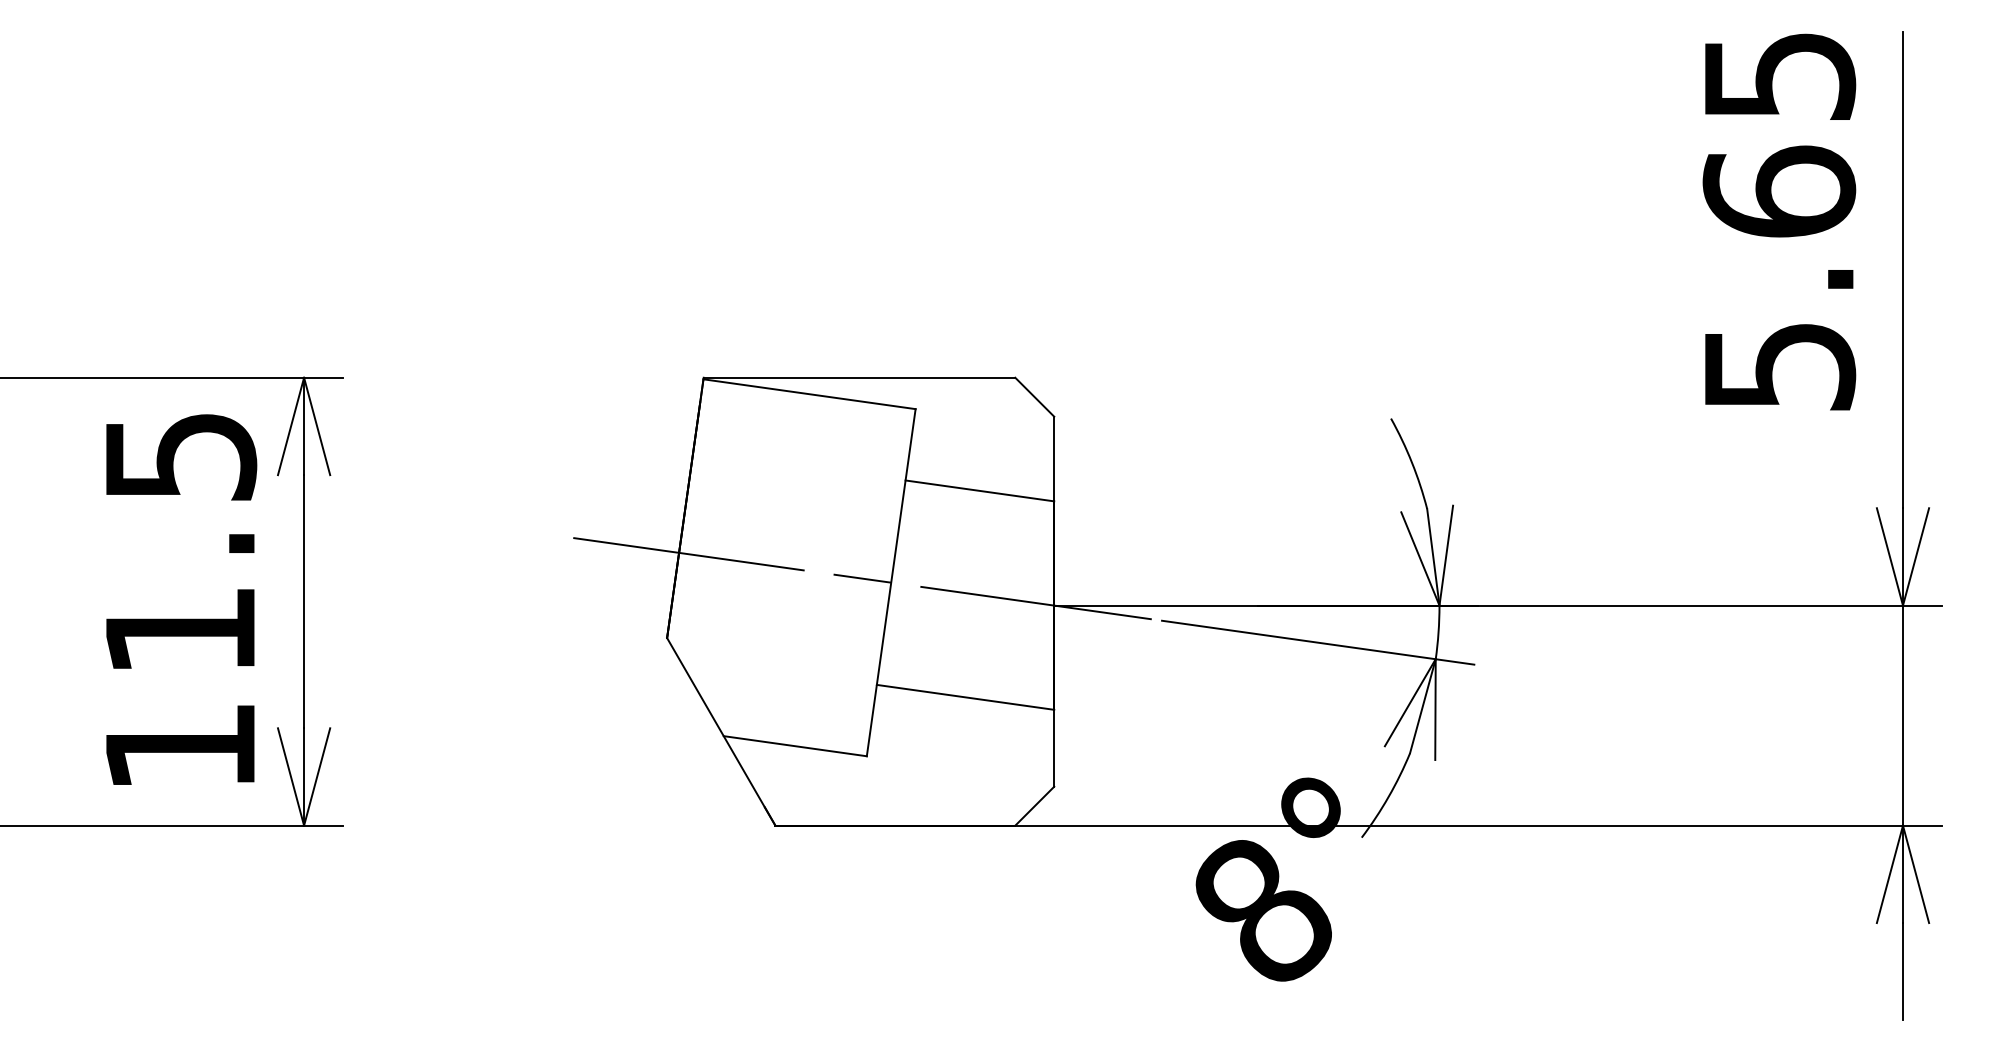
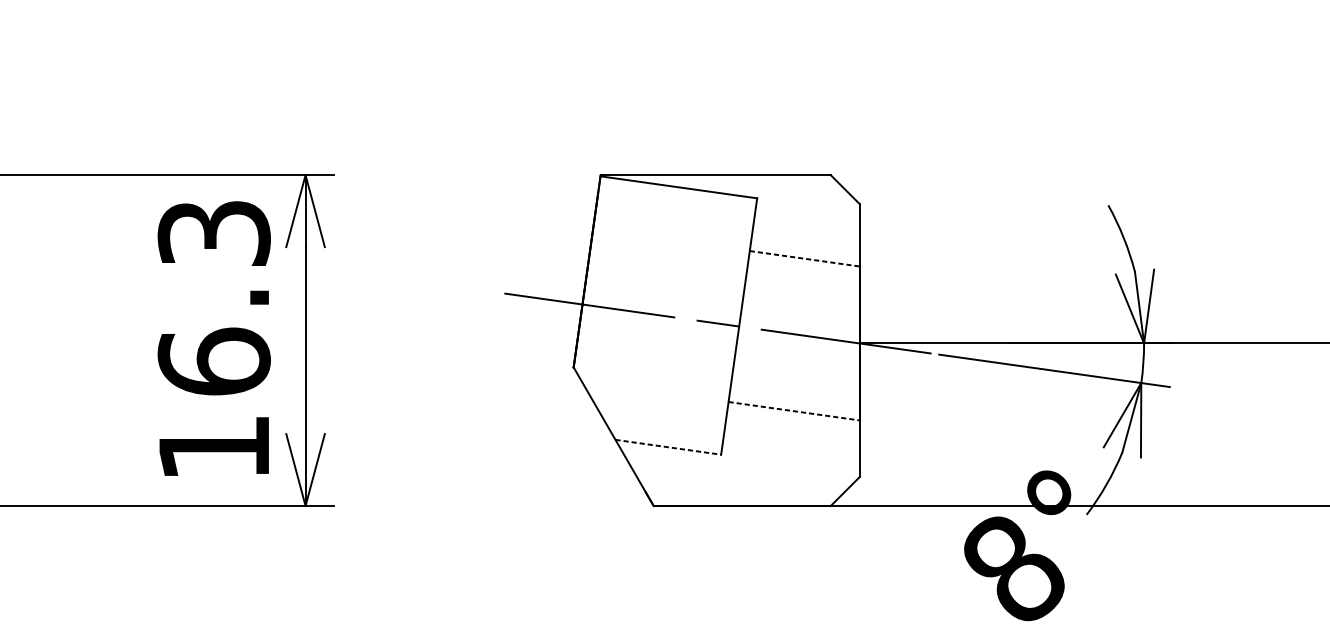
line: (980, 491) -> (805, 259), solid -> dashed
text: (180, 544) -> (214, 298), 11.5 -> 16.3
line: (965, 697) -> (794, 411), solid -> dashed
line: (795, 746) -> (668, 447), solid -> dashed

